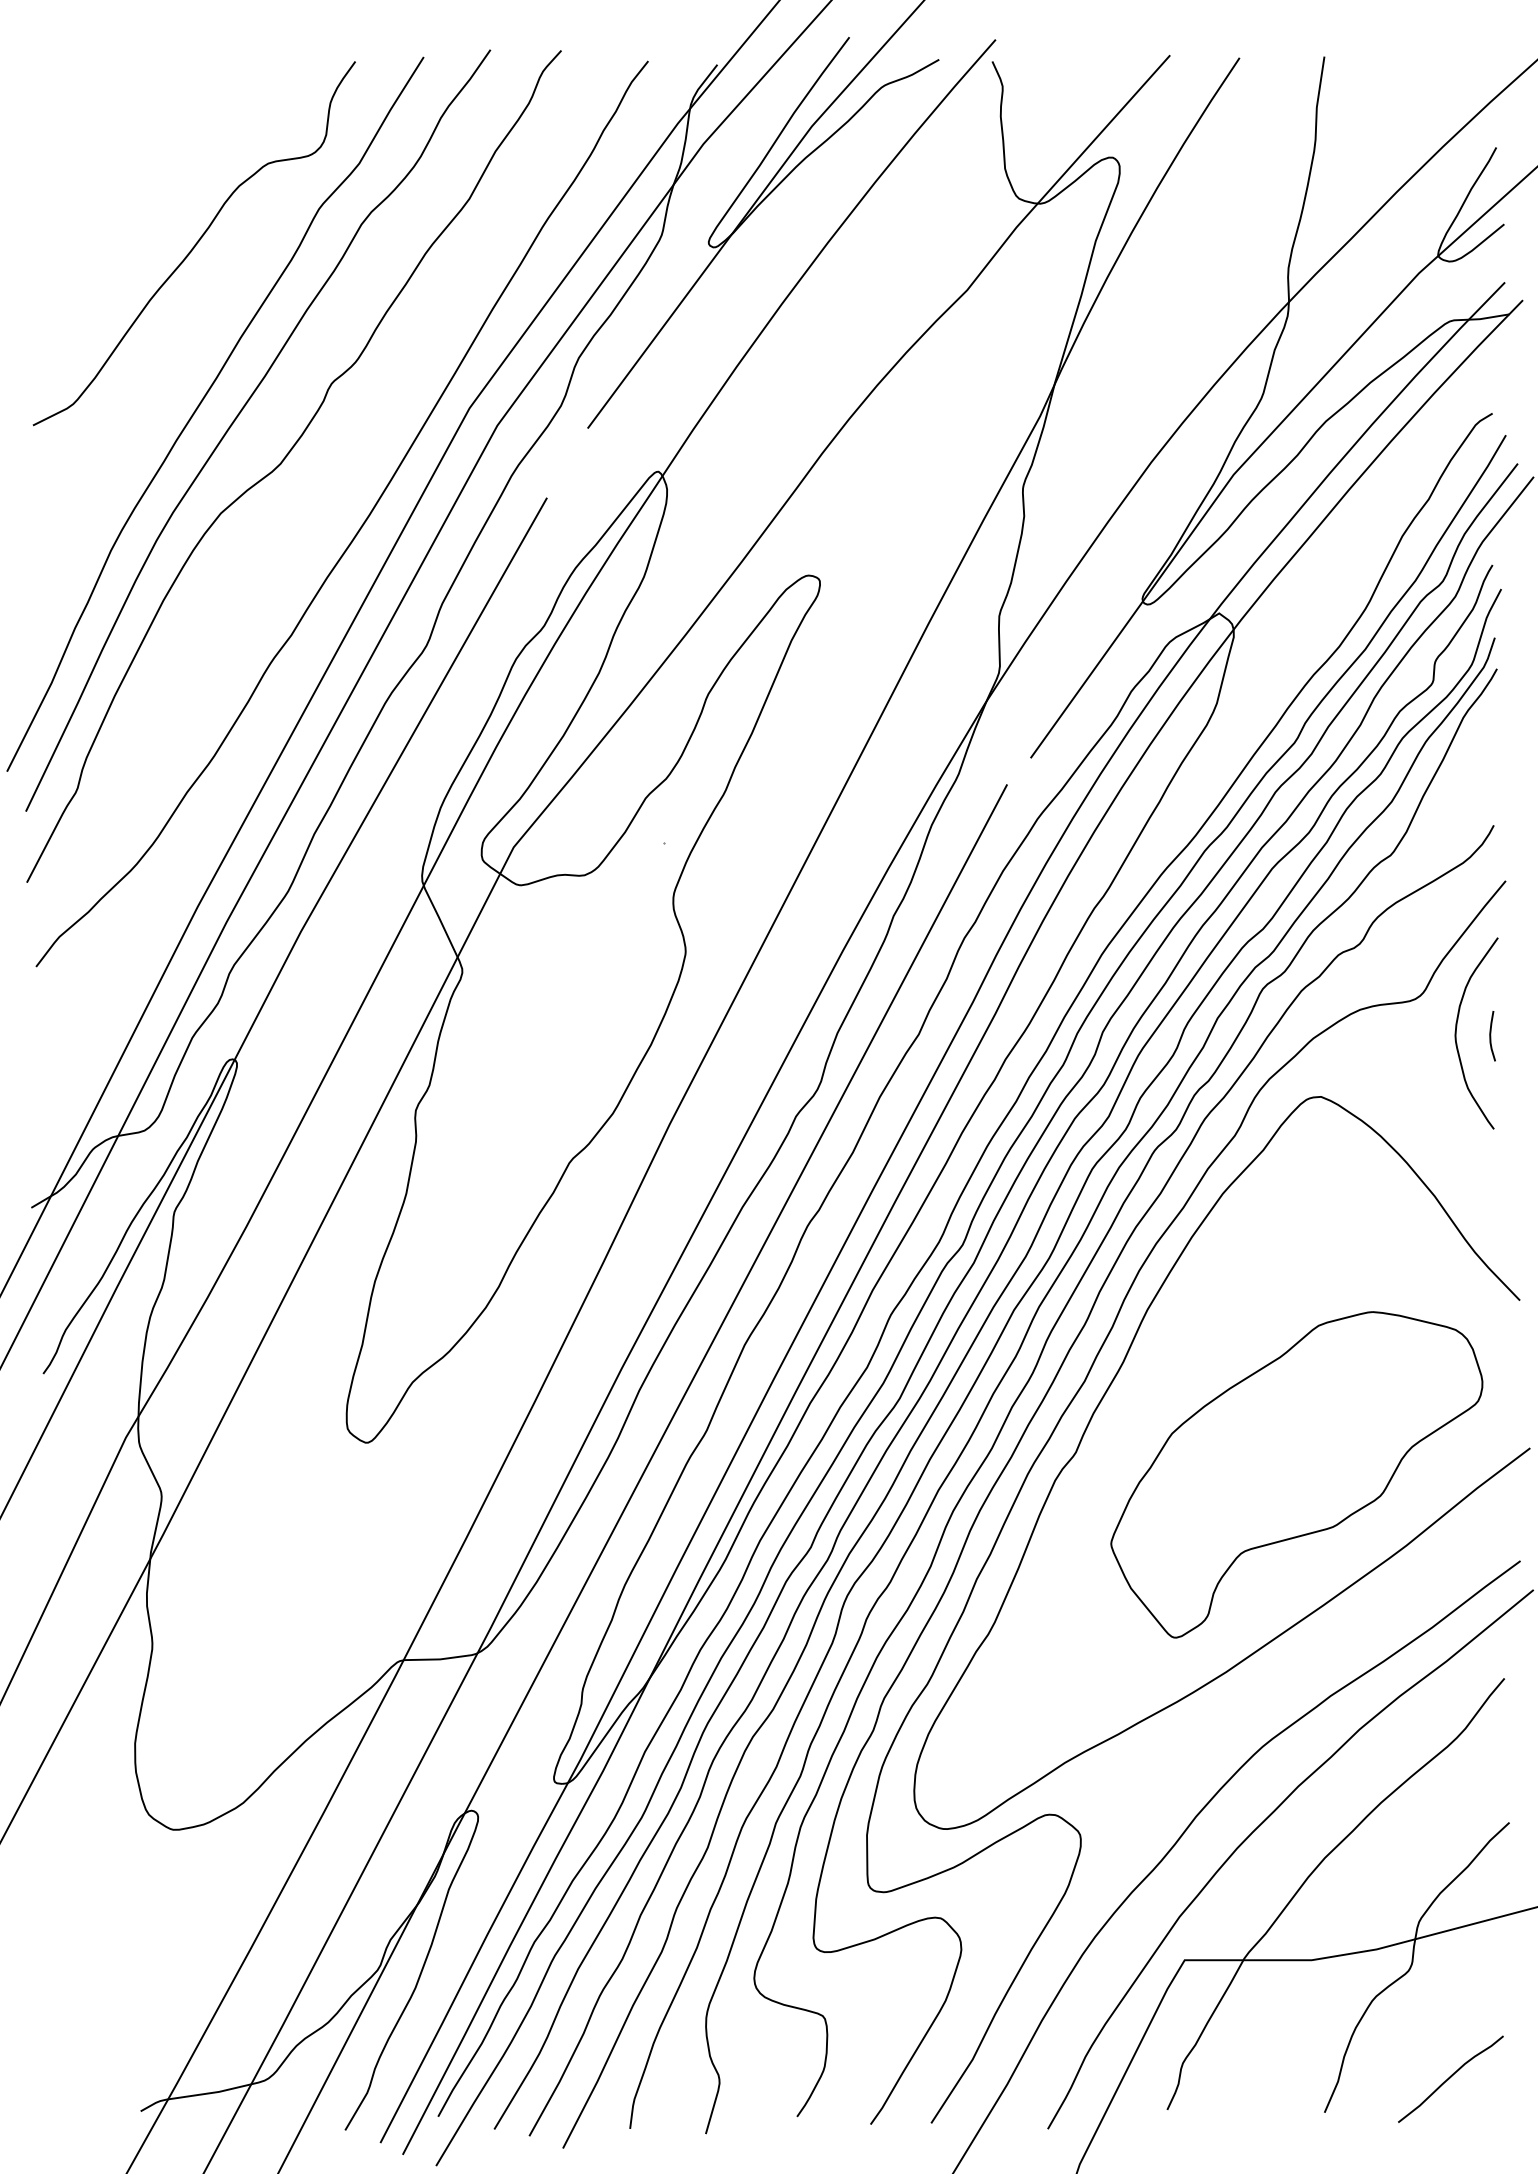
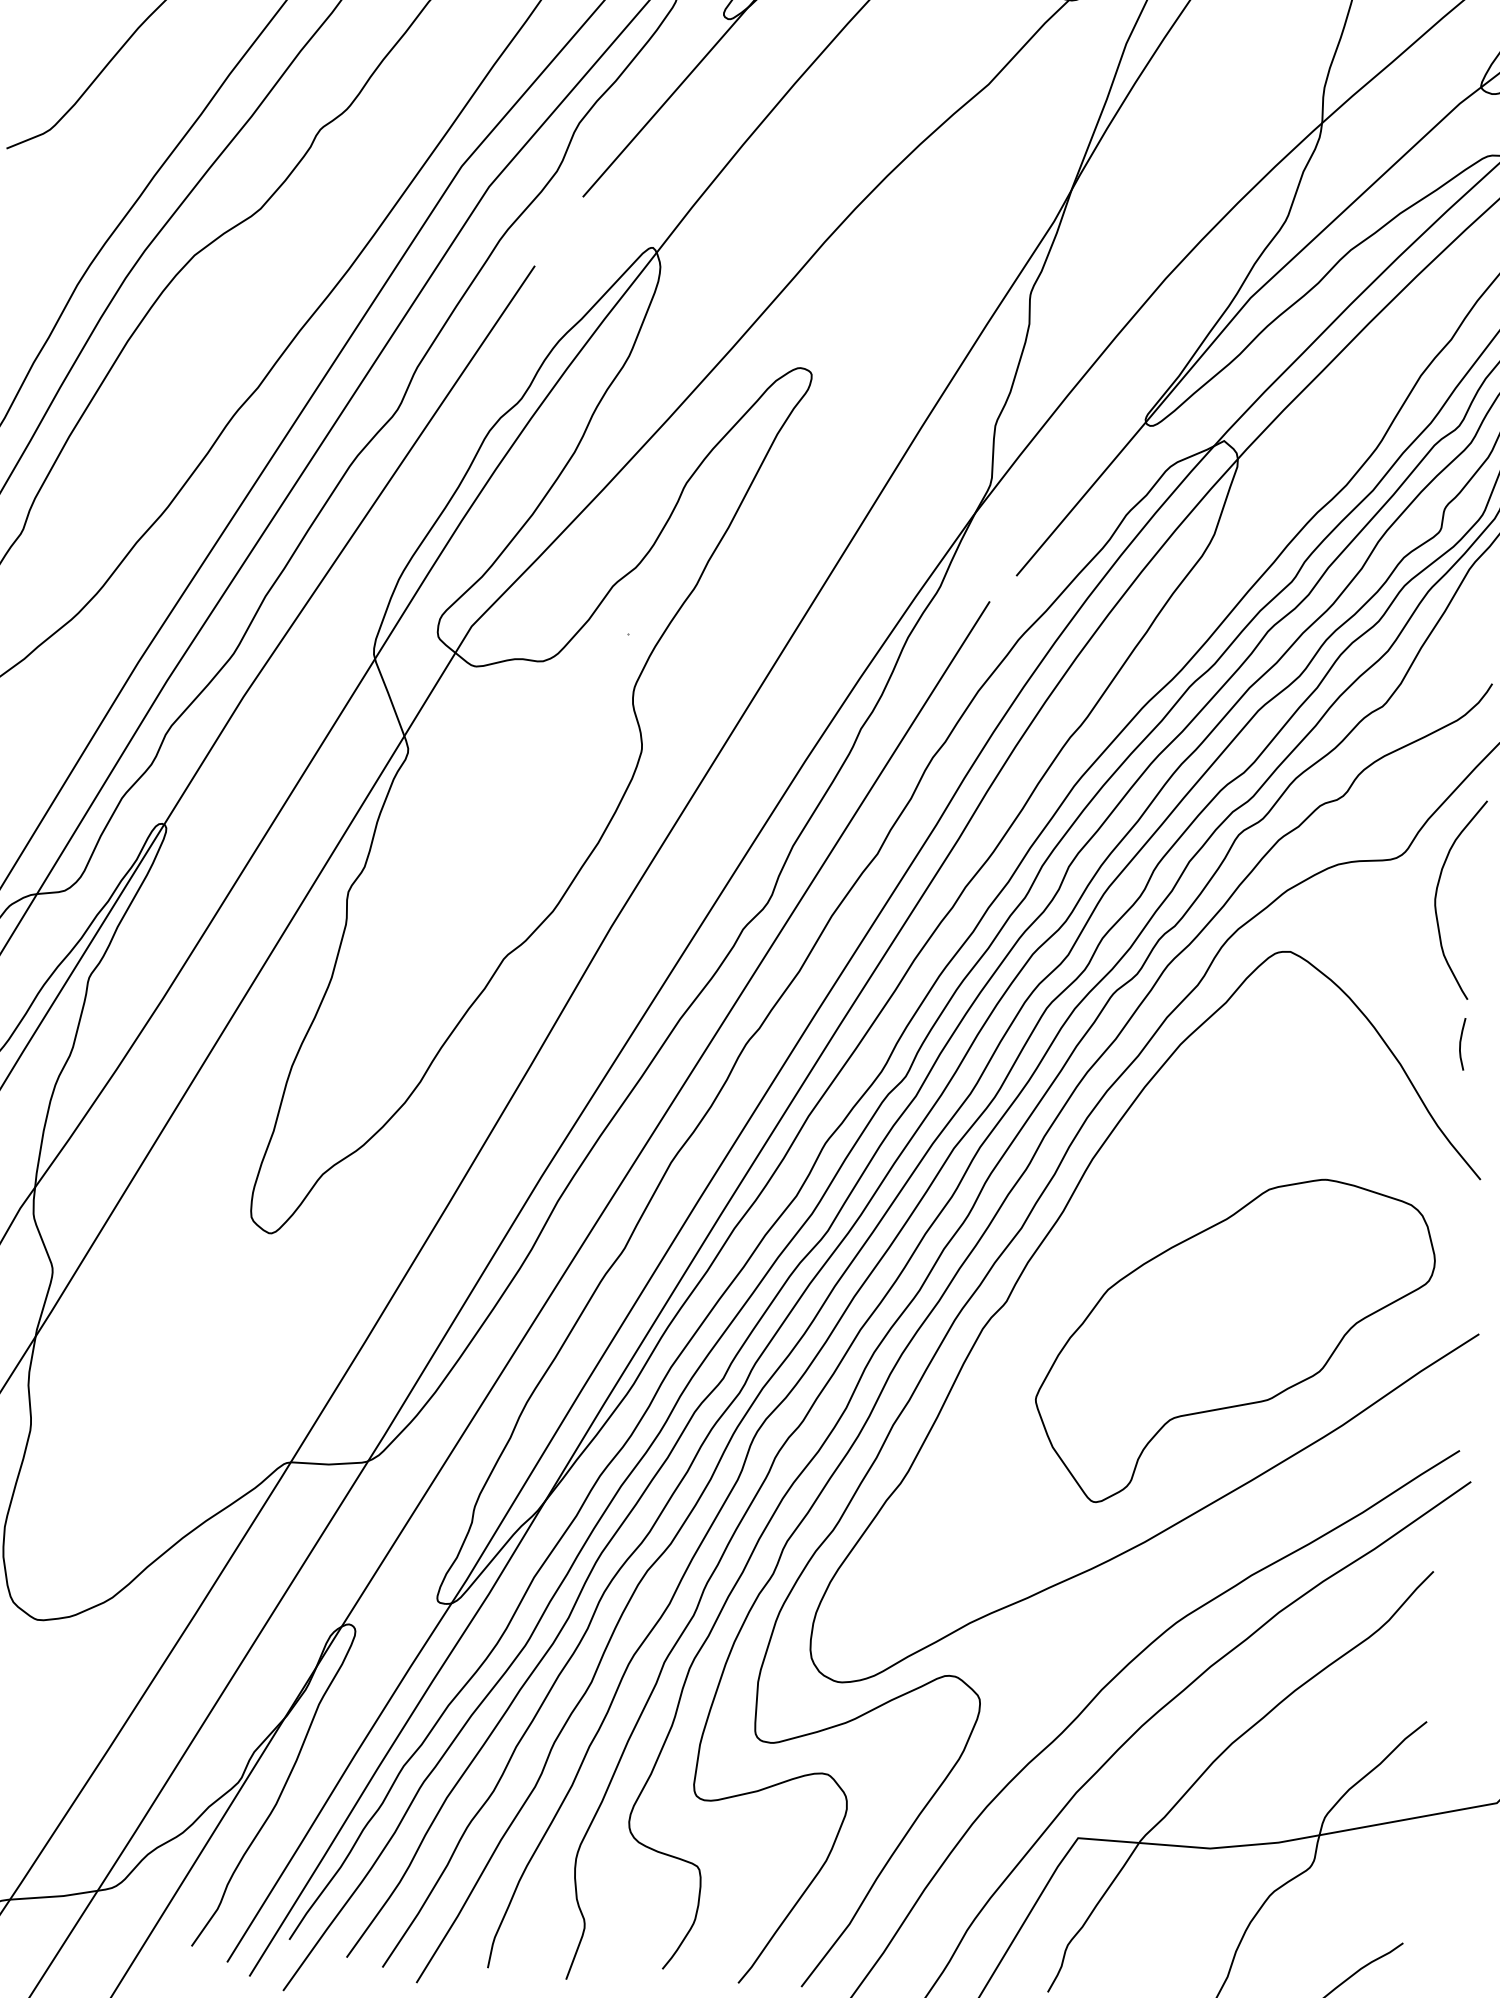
curve: (1491, 1036) -> (1461, 1044), moved

